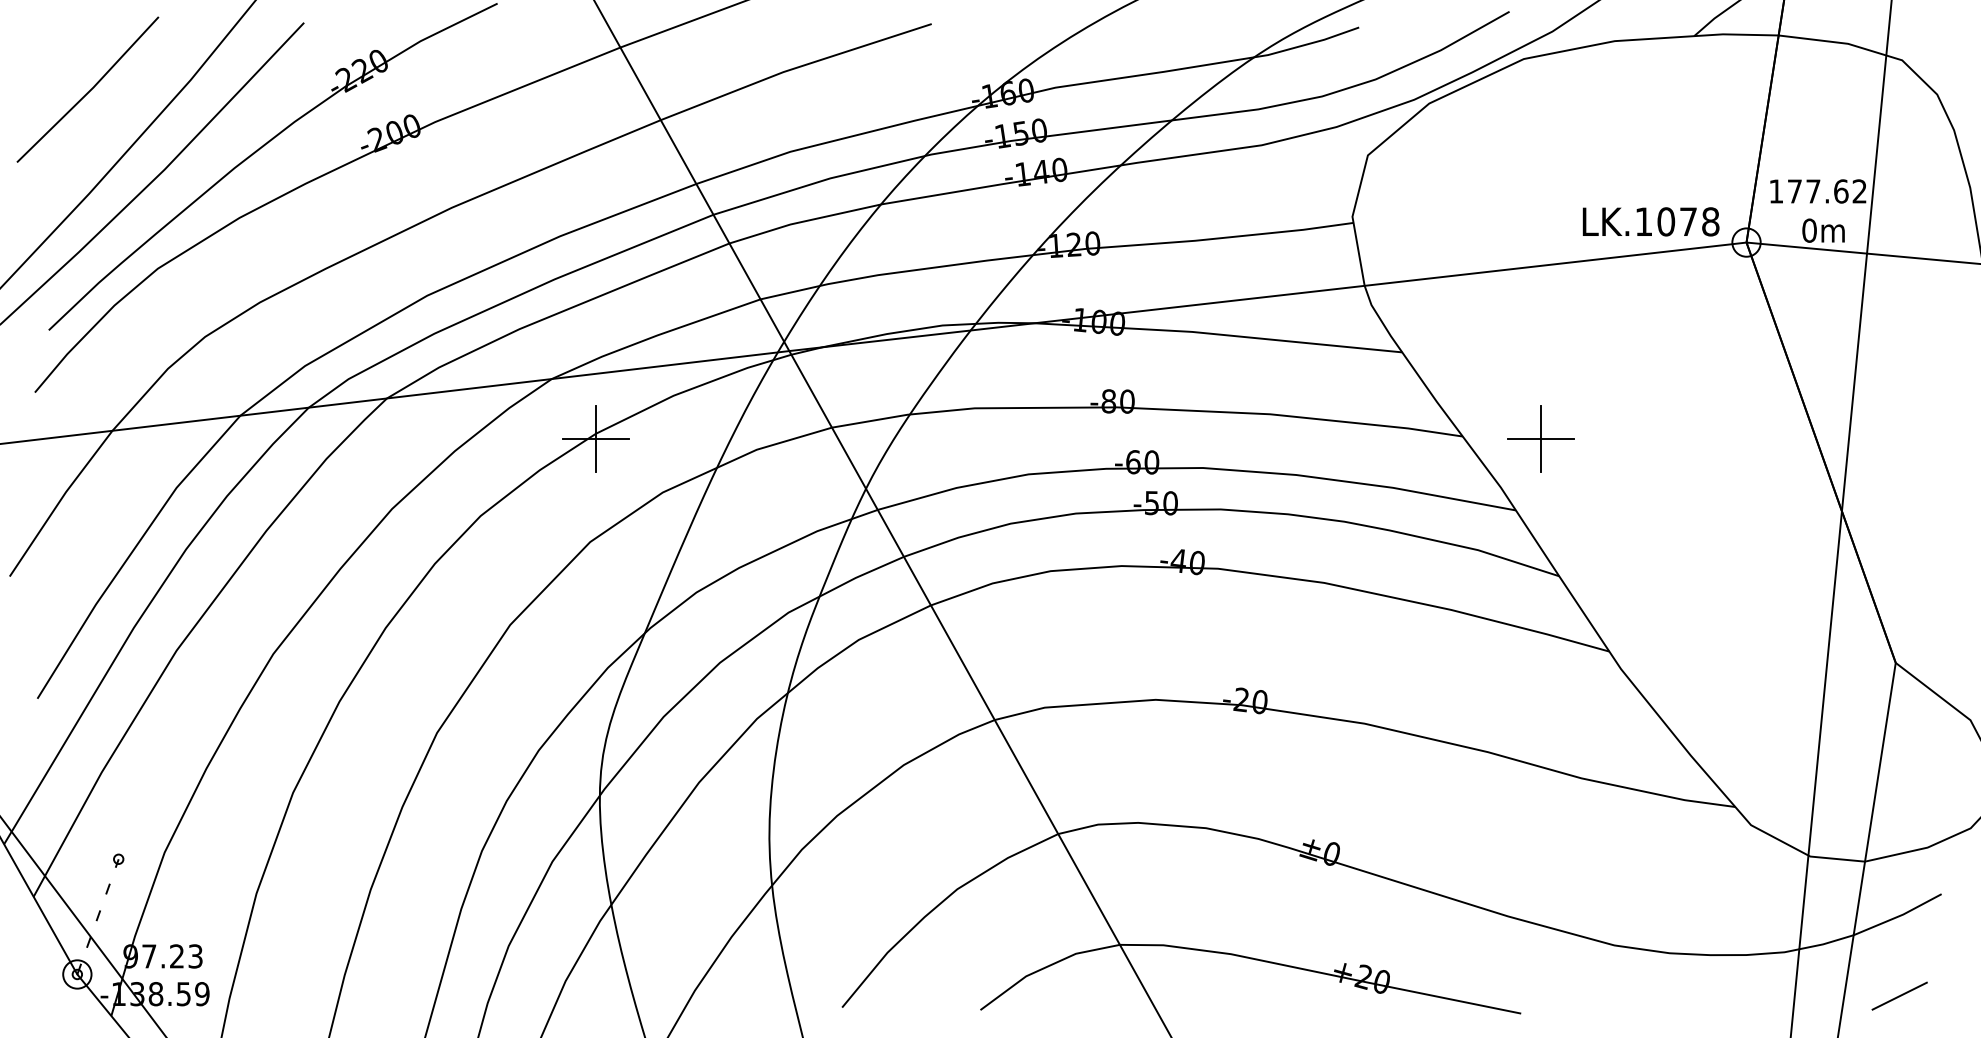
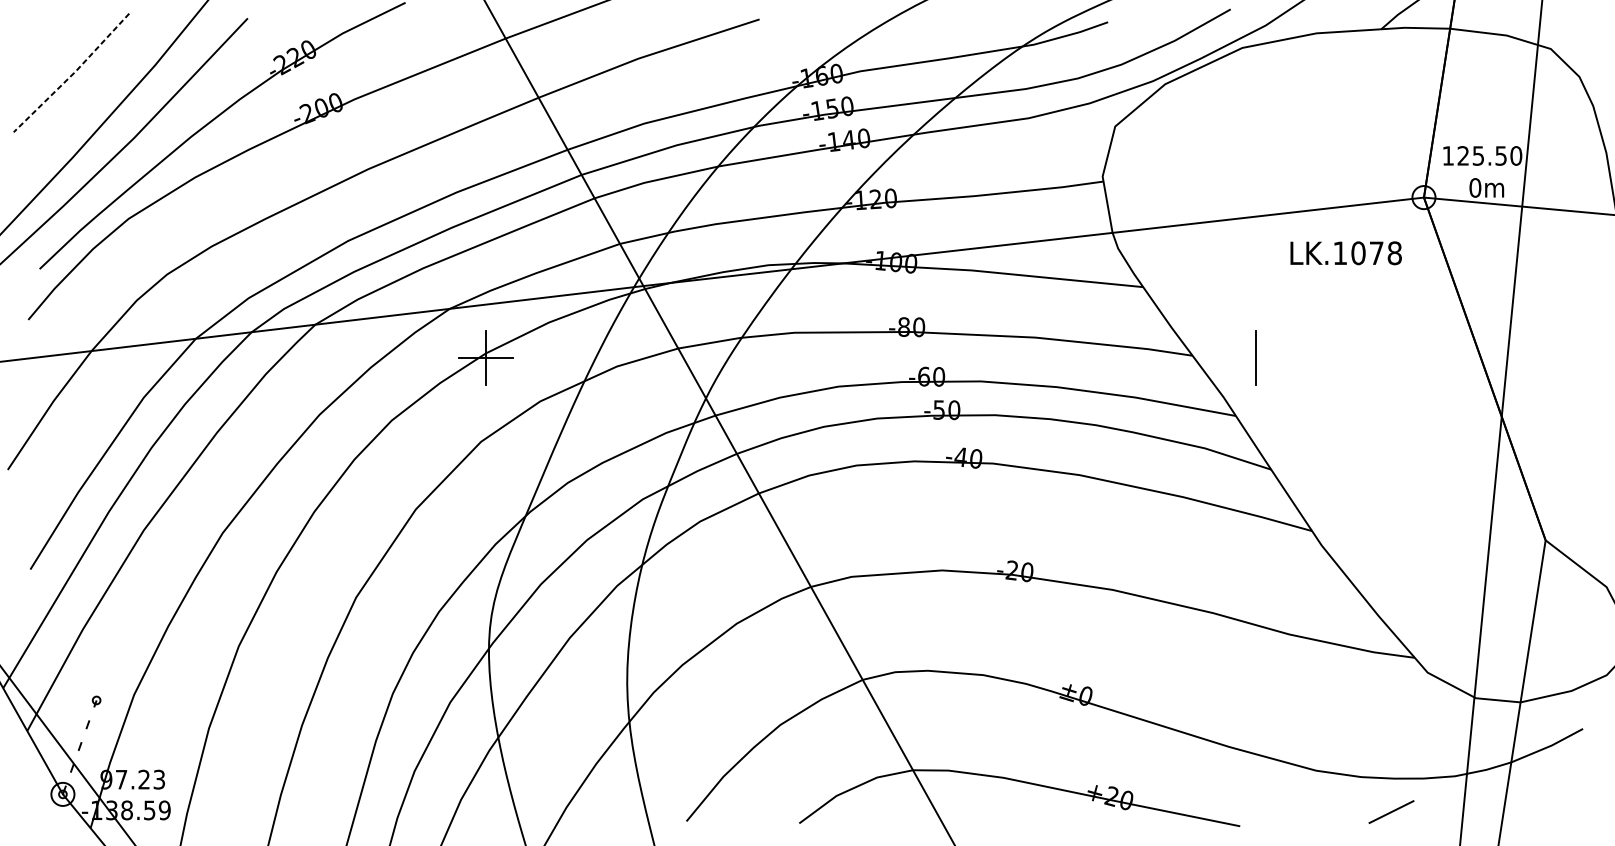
line: (89, 91) -> (72, 74), solid -> dashed
text: (1827, 191) -> (1489, 155), 177.62 -> 125.50
text: (1650, 221) -> (1345, 252), moved
line: (1540, 438) -> (1255, 357), removed
line: (1899, 995) -> (1391, 811), moved

